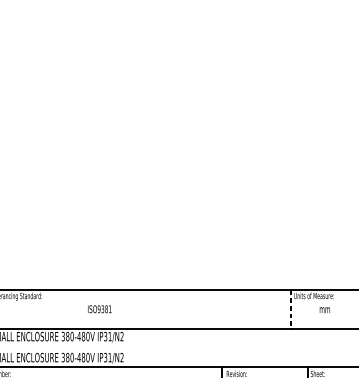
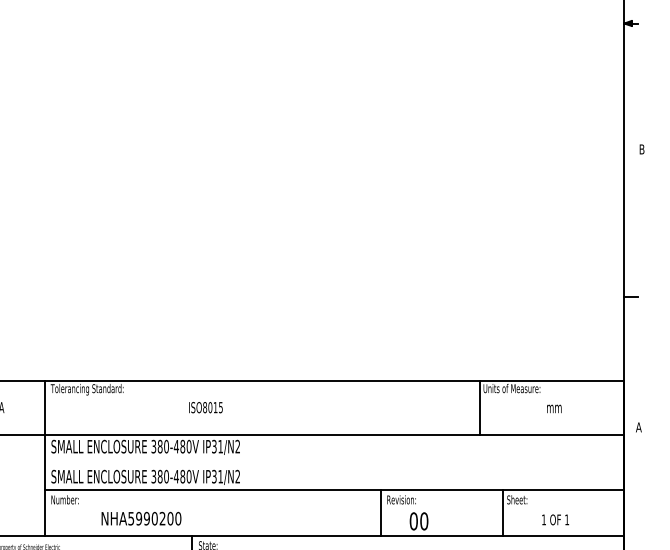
text: (104, 309) -> (212, 407), ISO9381 -> ISO8015
line: (291, 309) -> (479, 408), dashed -> solid
text: (325, 309) -> (554, 408), moved

